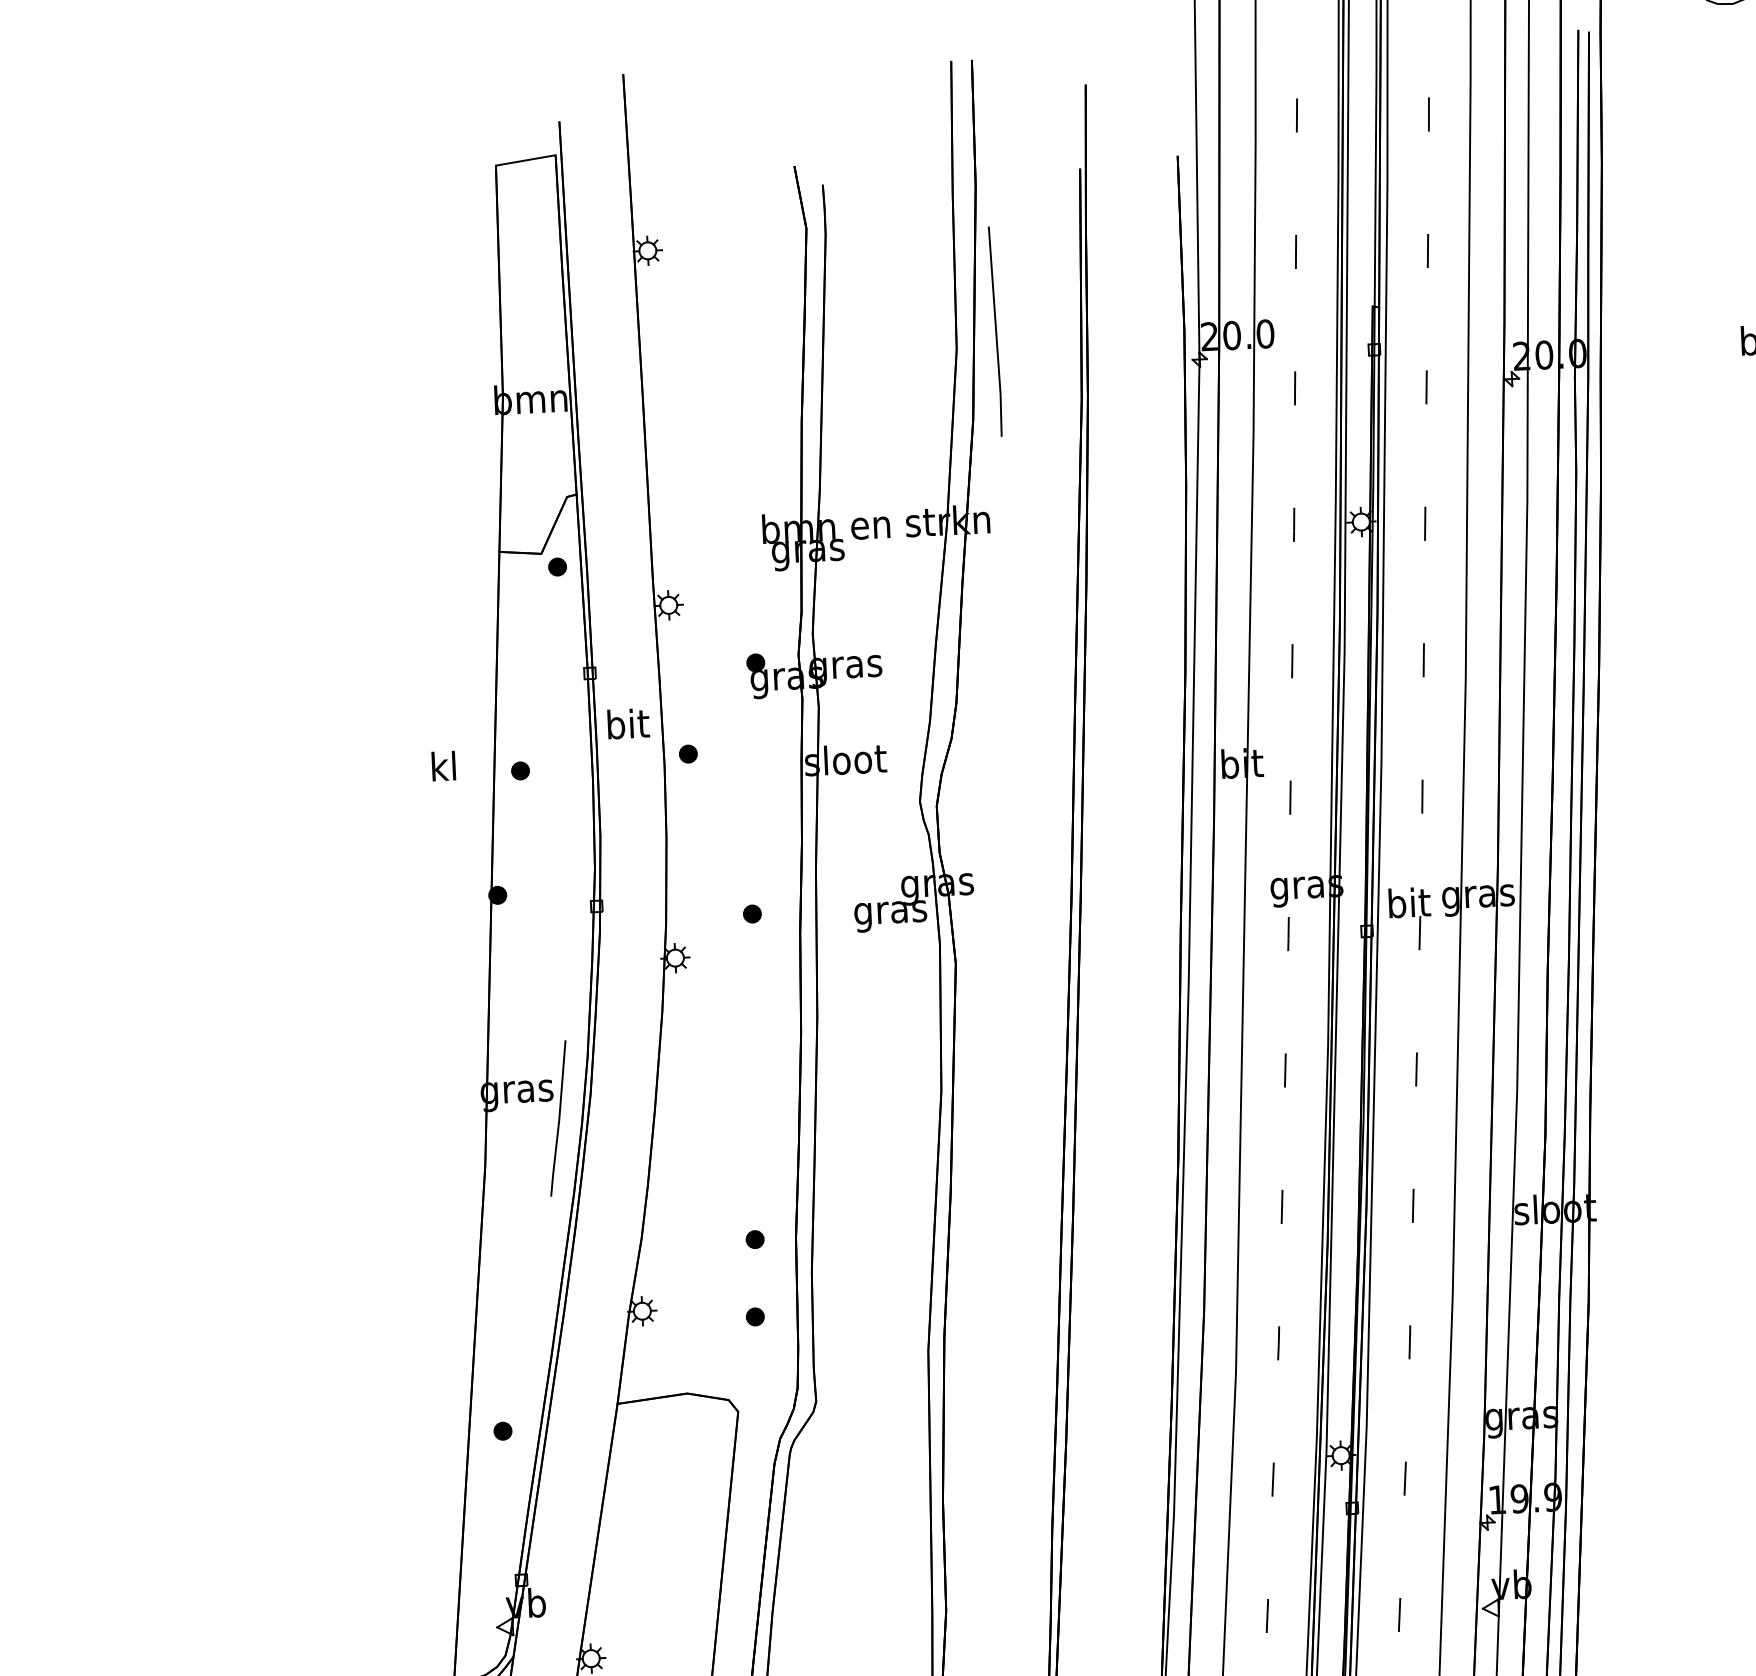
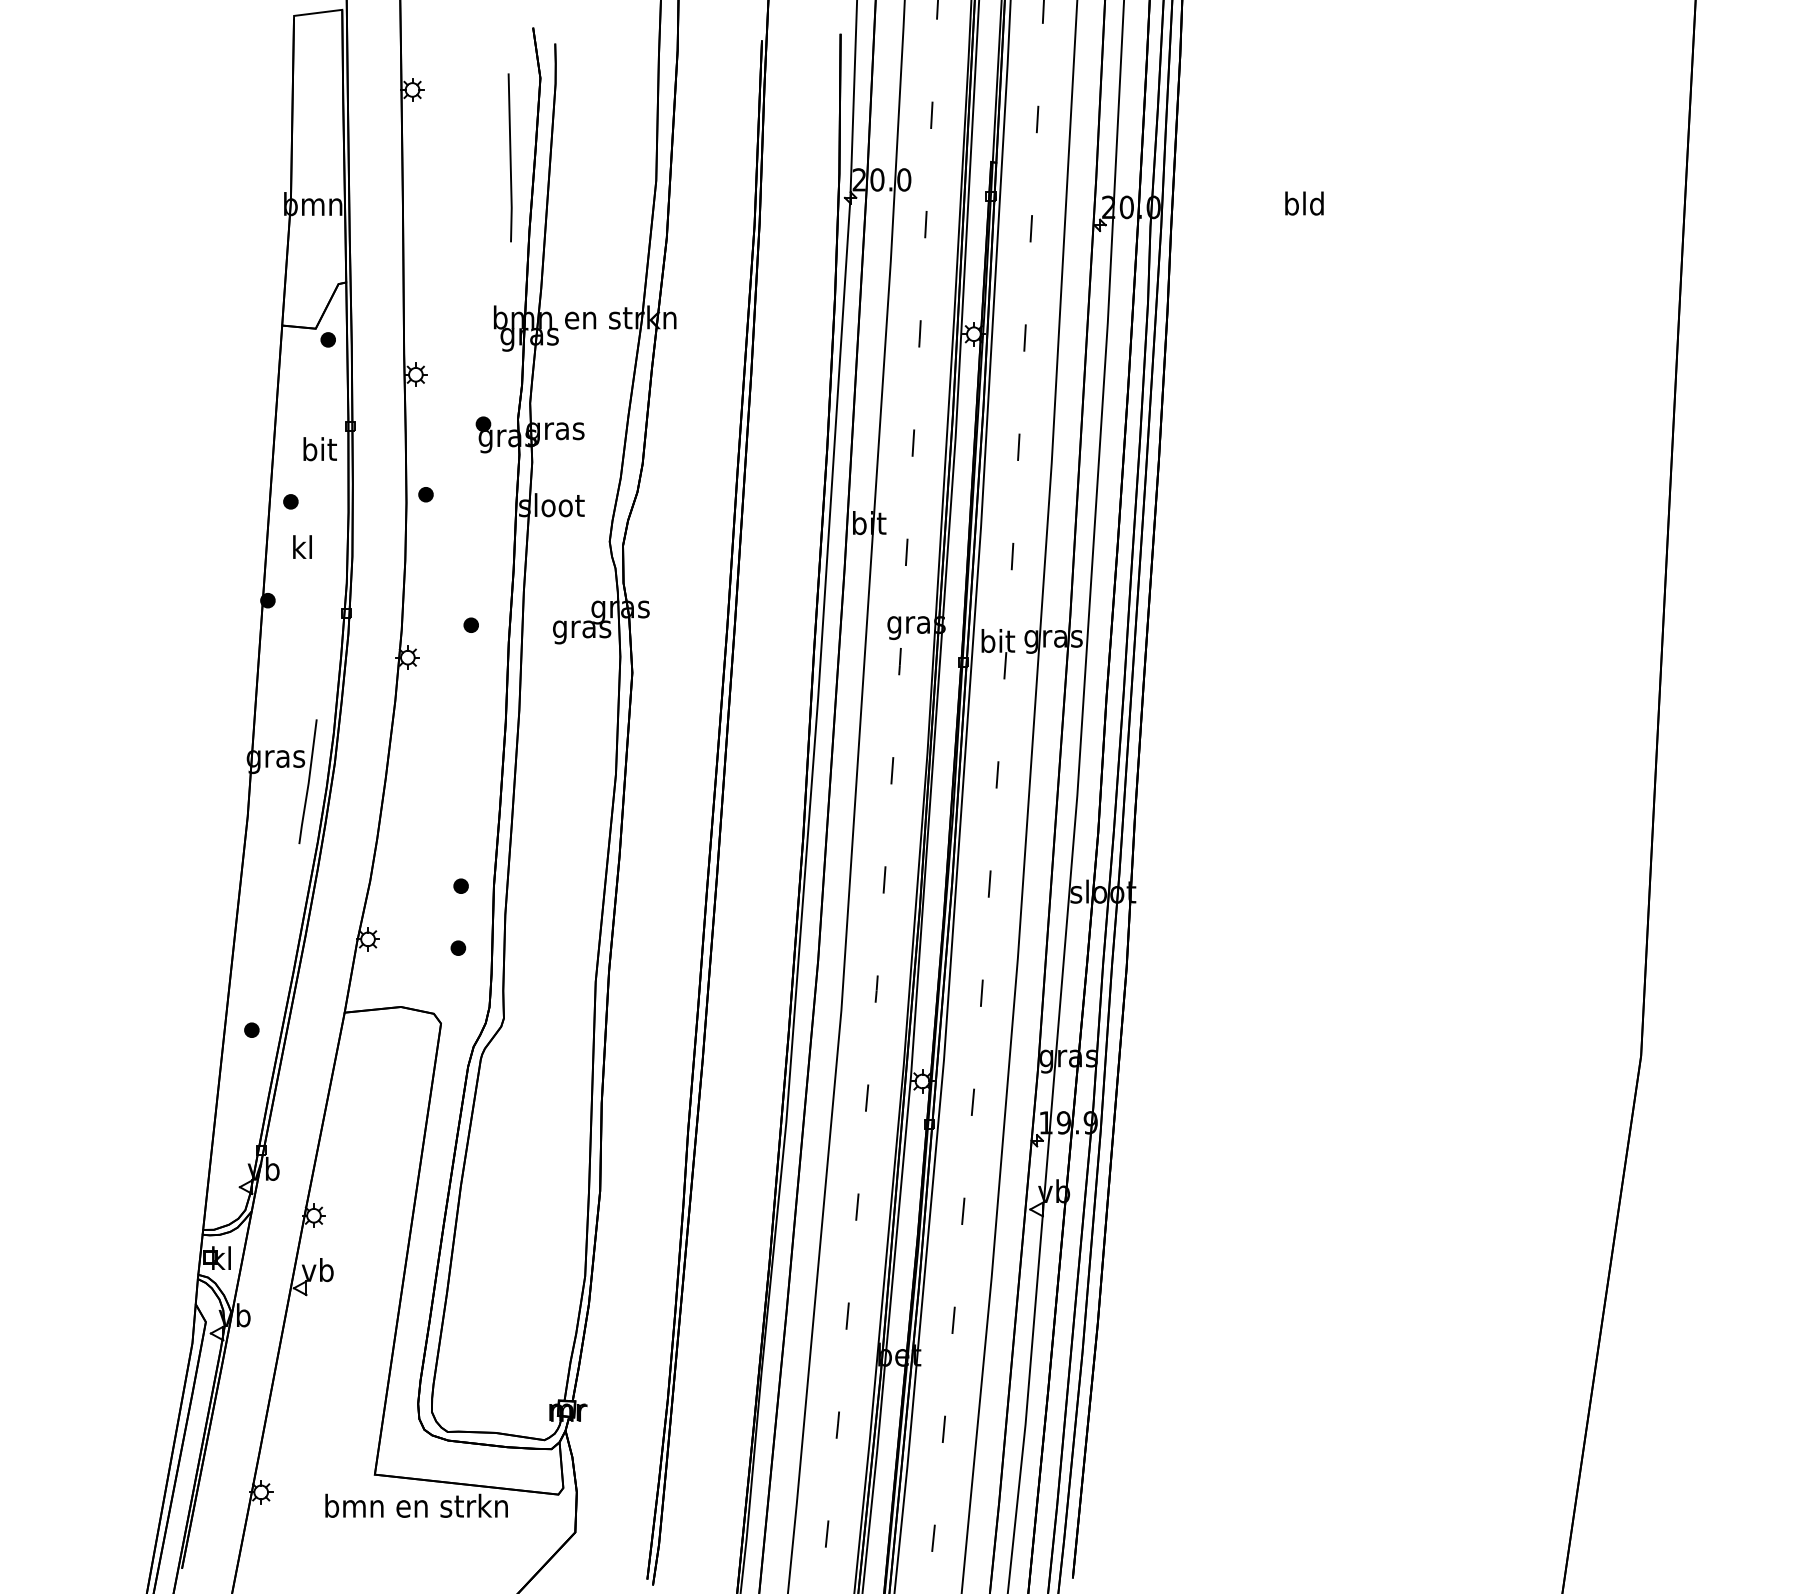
line: (994, 331) -> (509, 157), moved
text: (627, 724) -> (319, 449), moved
text: (443, 765) -> (302, 546), moved

